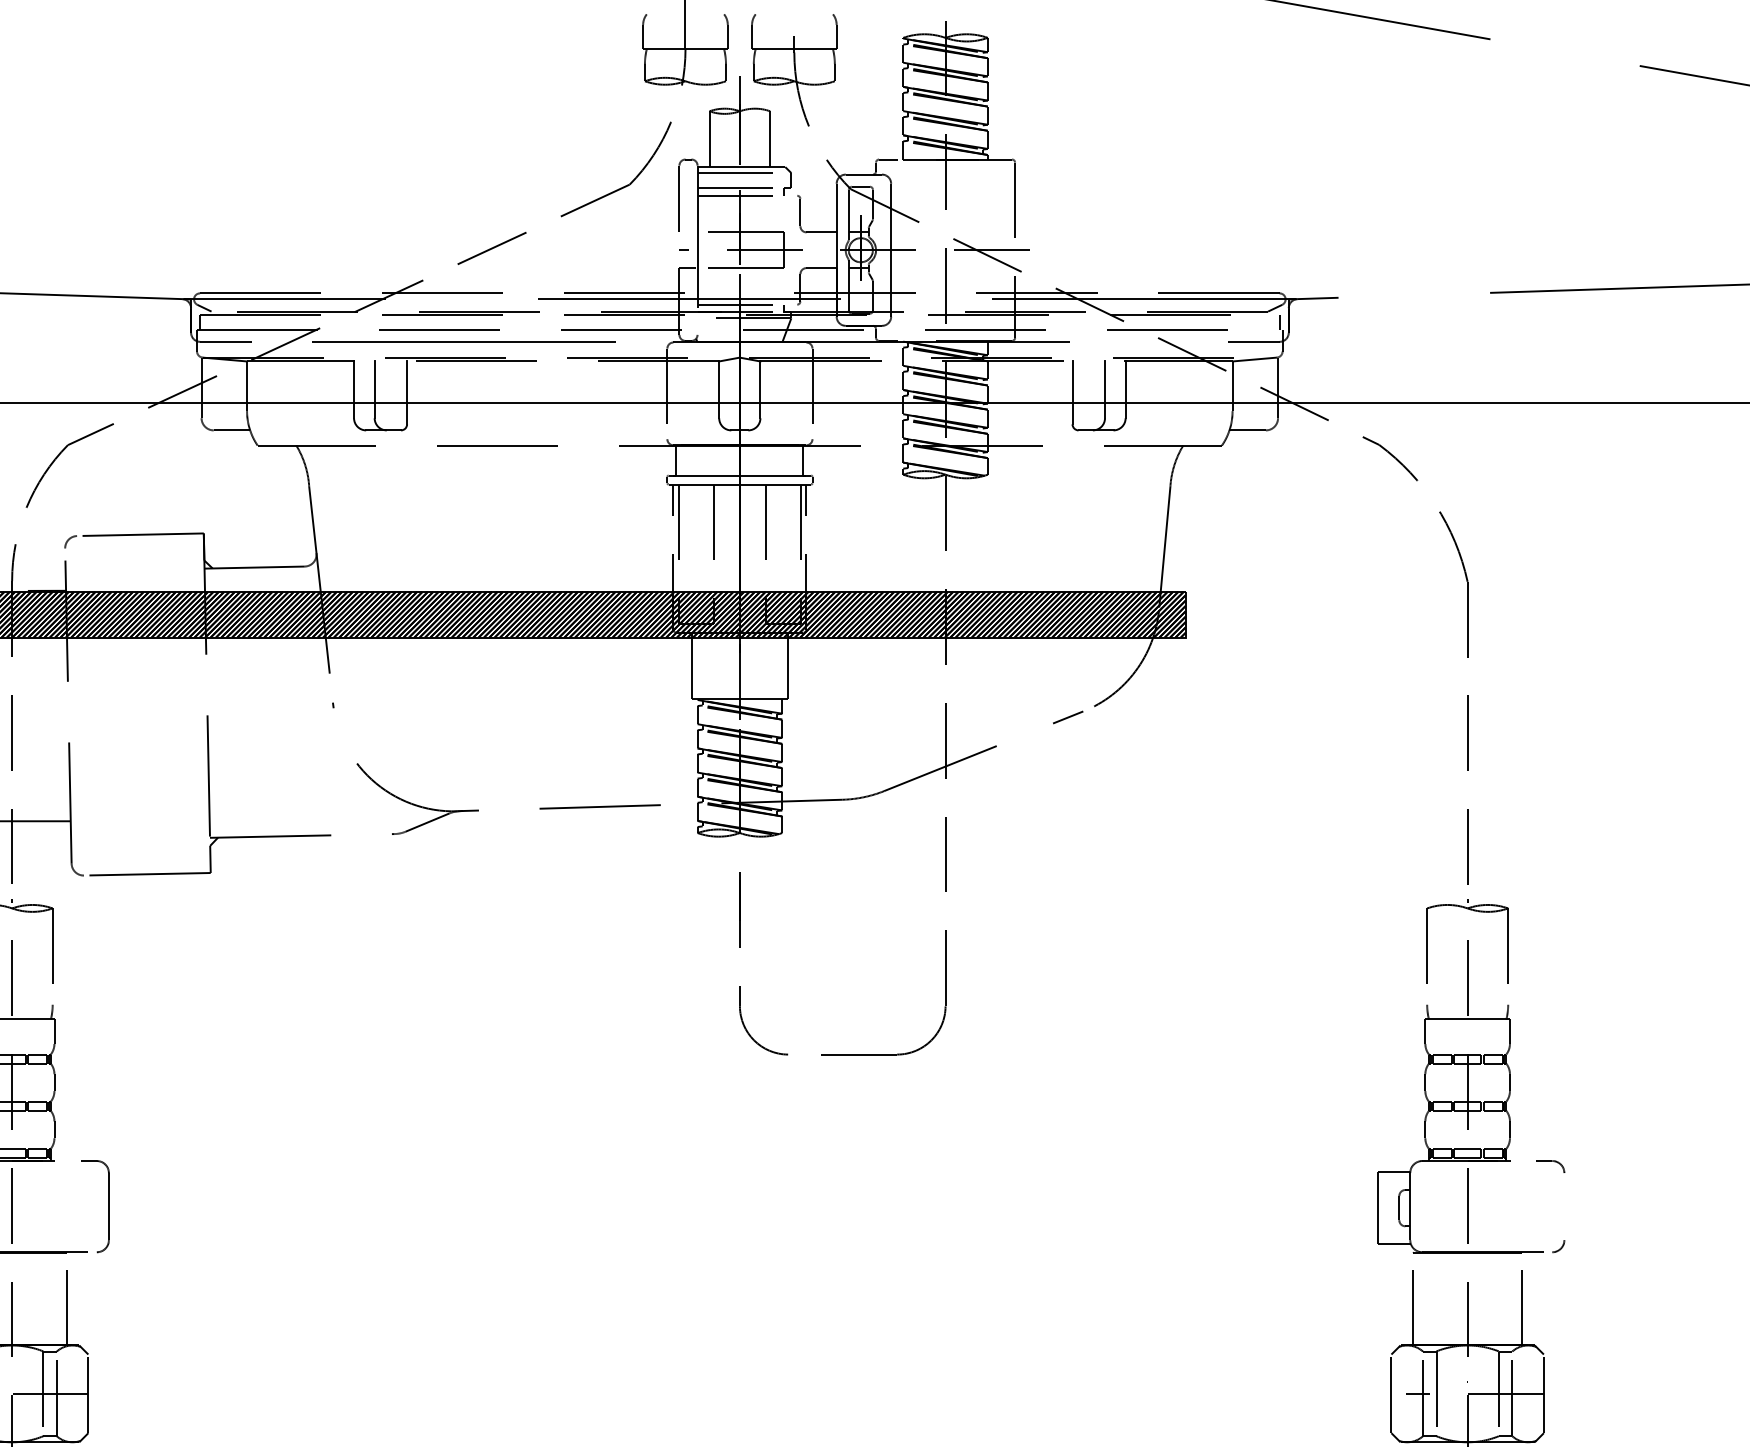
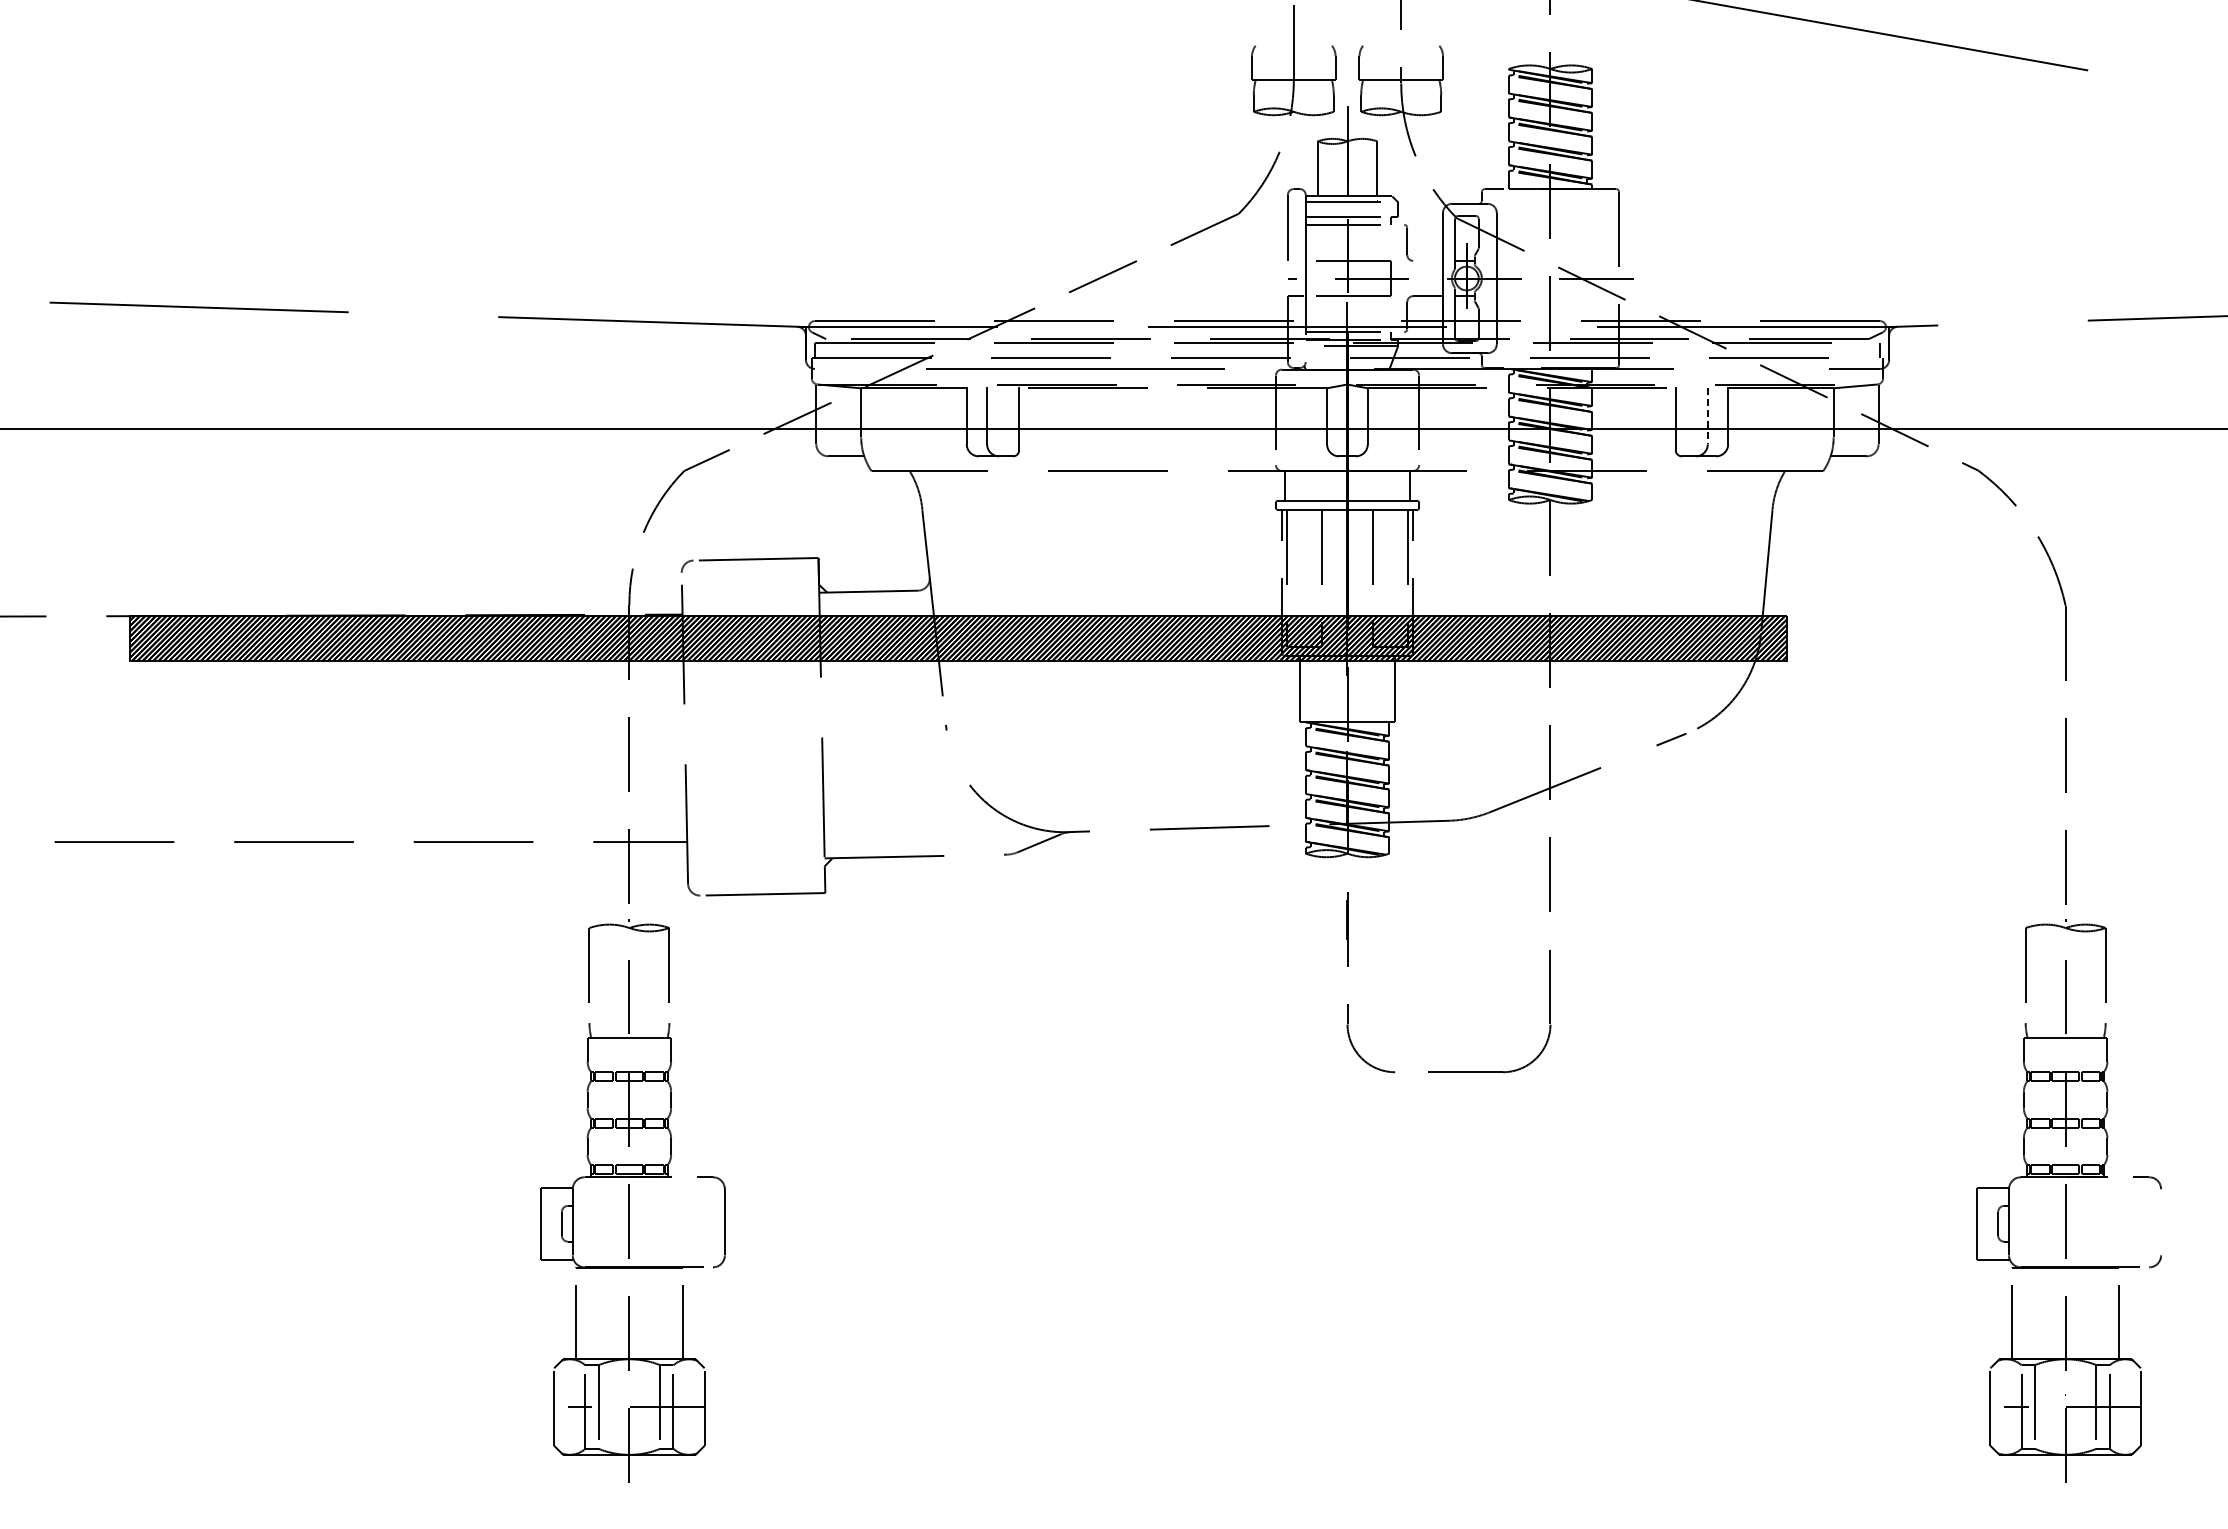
line: (821, 231) -> (1428, 260), removed
line: (225, 341) -> (839, 368), removed
line: (1104, 390) -> (1707, 416), solid -> dashed

